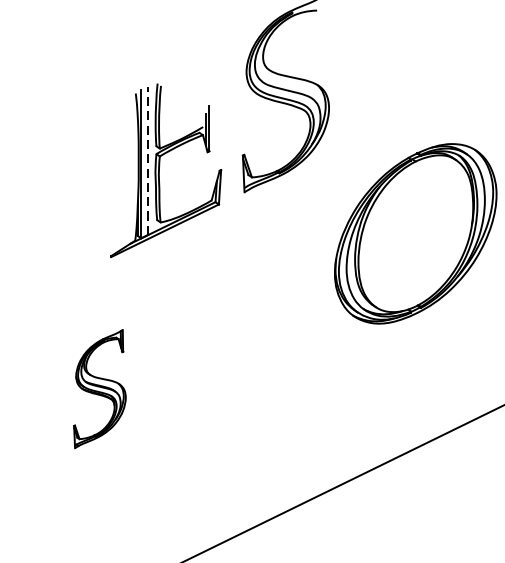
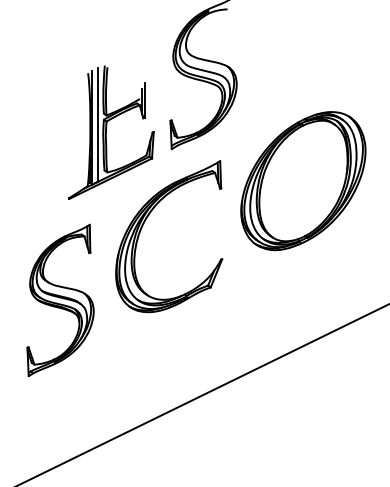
line: (147, 161) -> (97, 125), dashed -> solid
part: (211, 285) -> (146, 220), added
part: (99, 389) -> (60, 300), size x1.67

